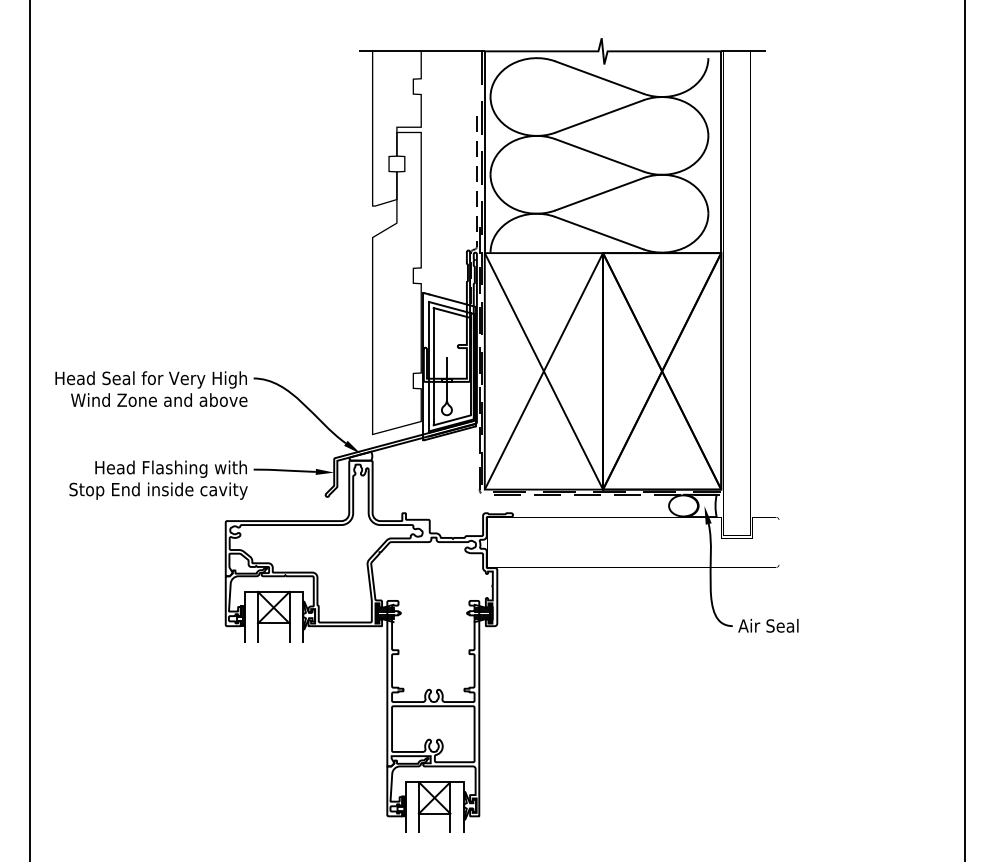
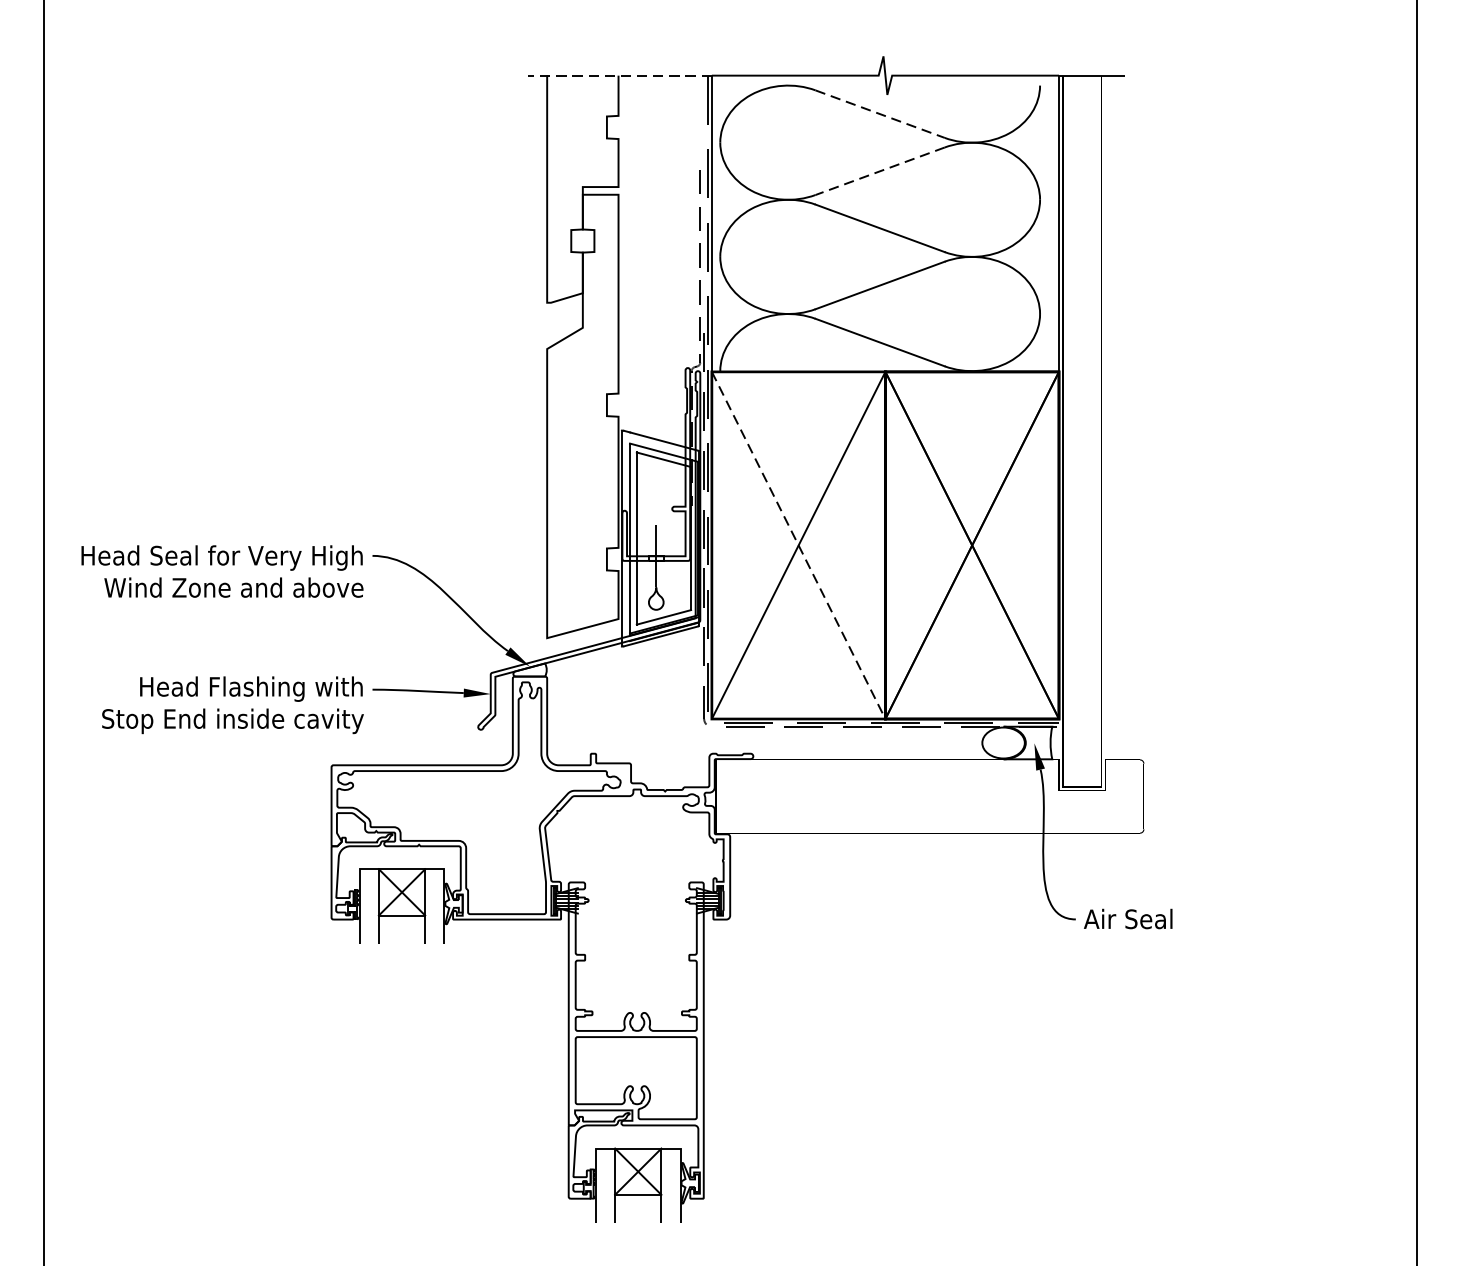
line: (422, 51) -> (620, 75), solid -> dashed
line: (599, 77) -> (880, 114), solid -> dashed
line: (599, 116) -> (880, 171), solid -> dashed
line: (544, 371) -> (799, 545), solid -> dashed

